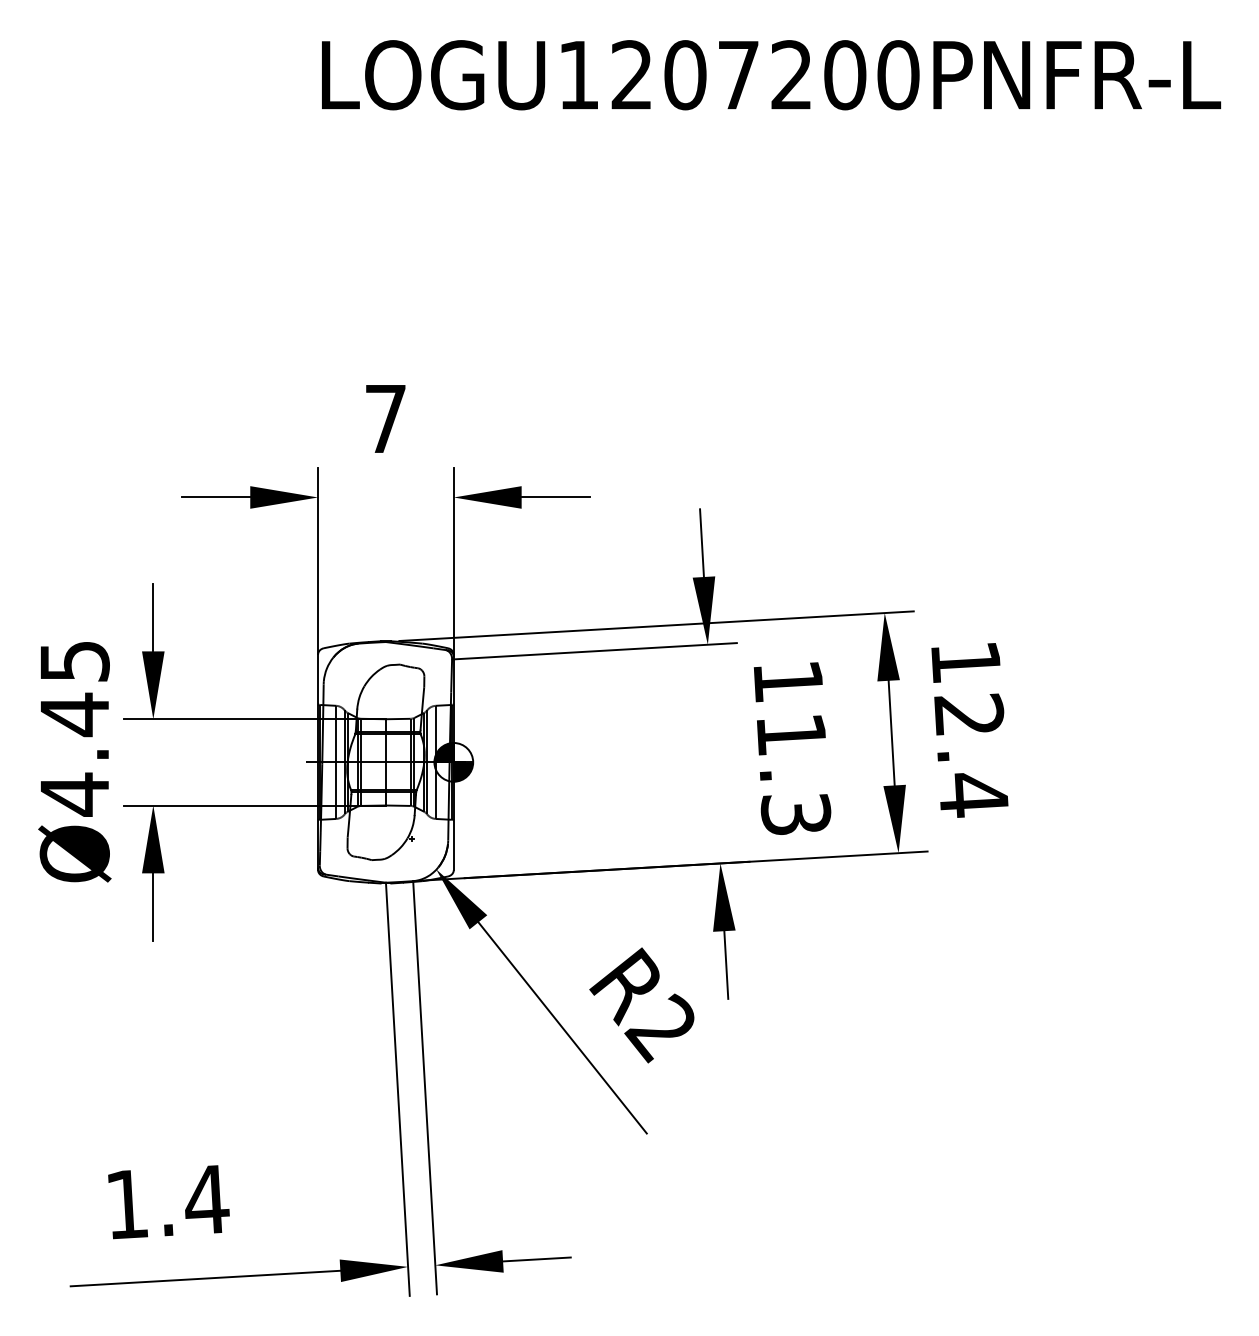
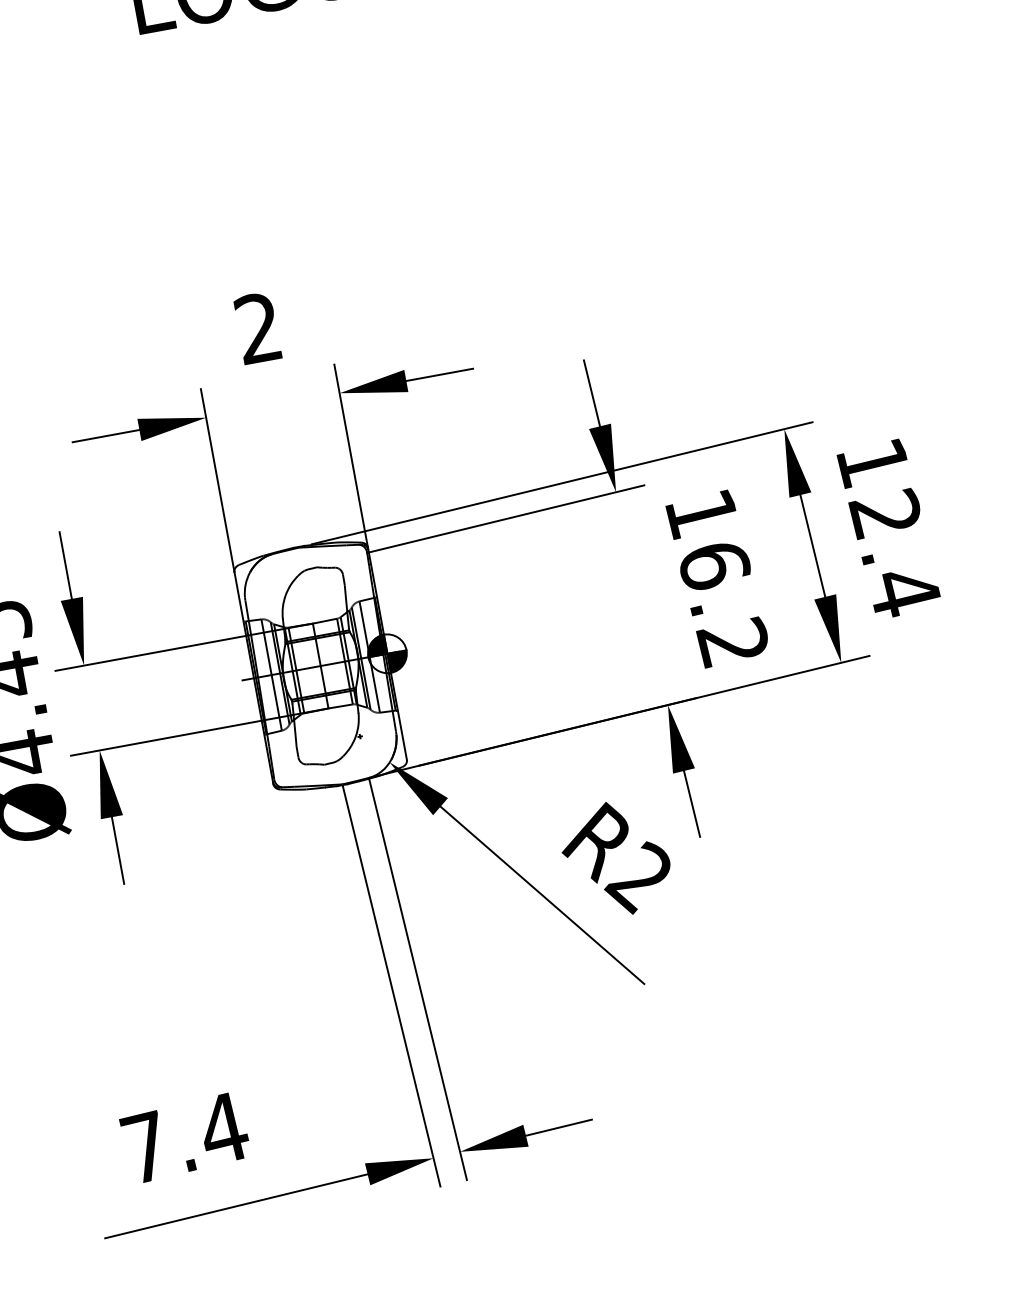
text: (385, 417) -> (257, 326), 7 -> 2
text: (793, 773) -> (723, 603), 11.3 -> 16.2
text: (126, 1204) -> (145, 1147), 1.4 -> 7.4

